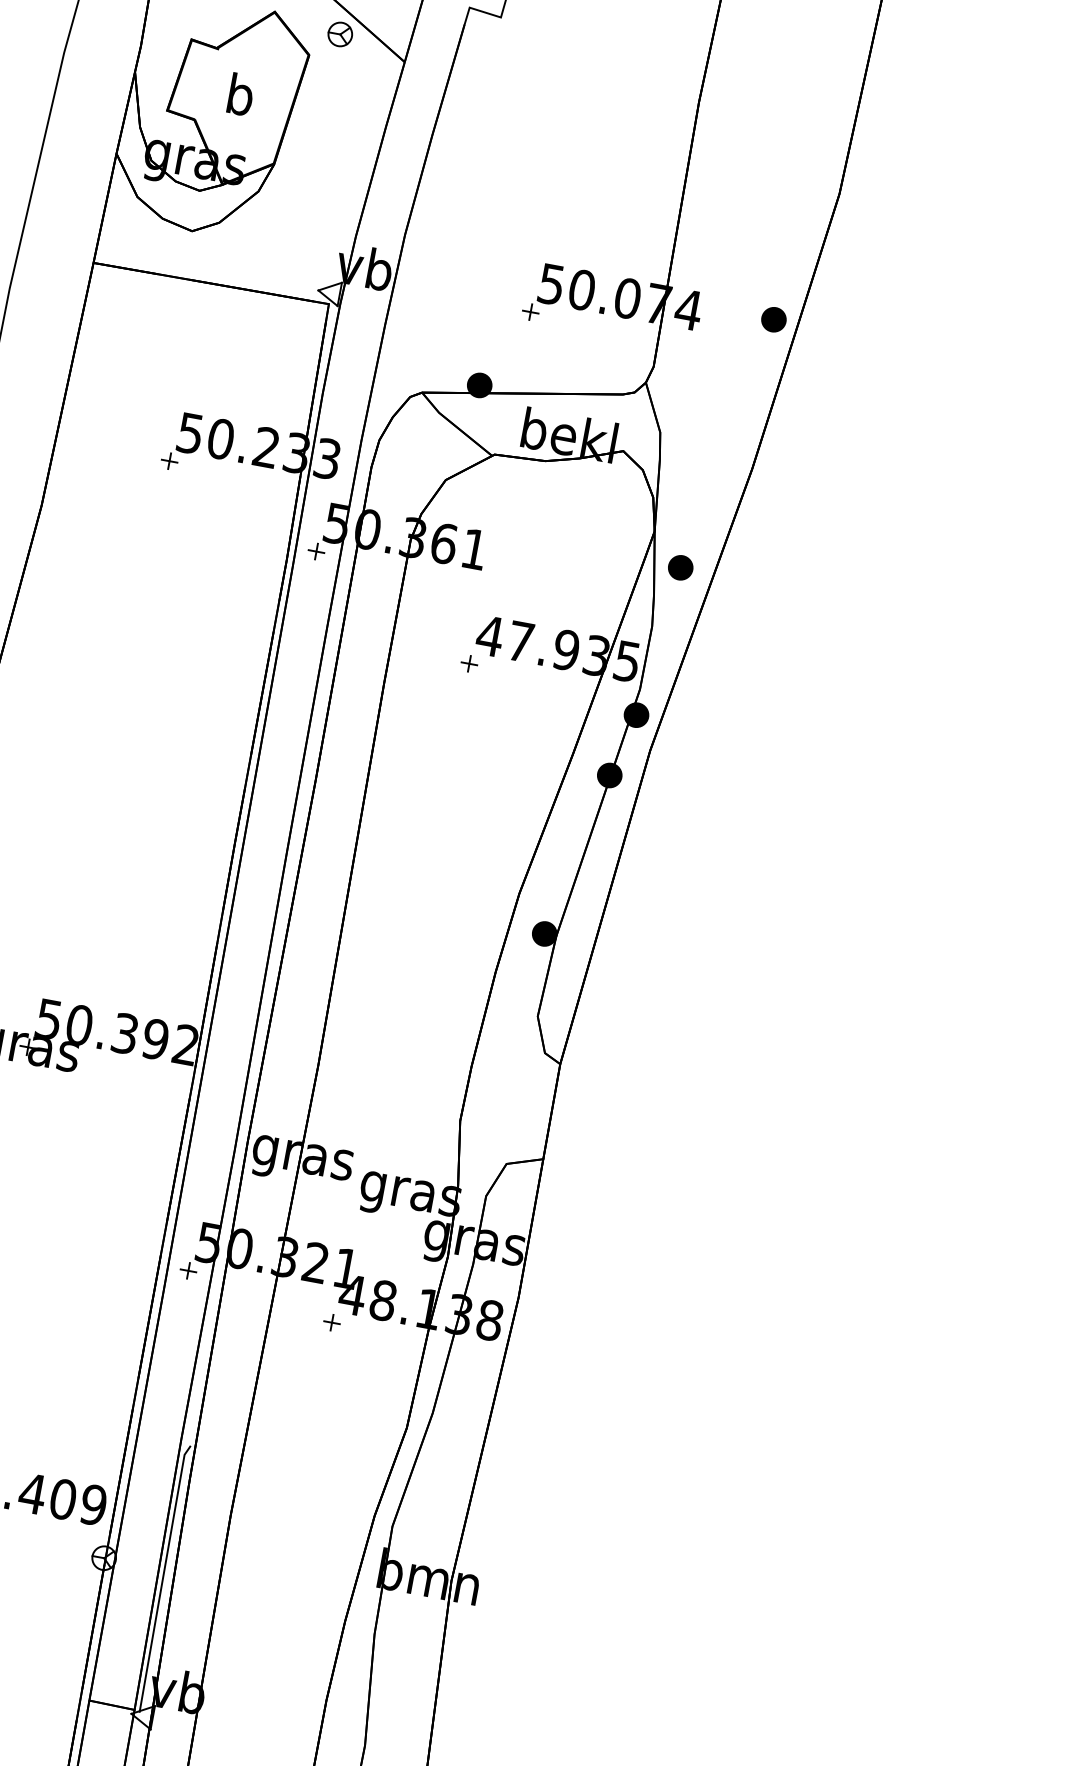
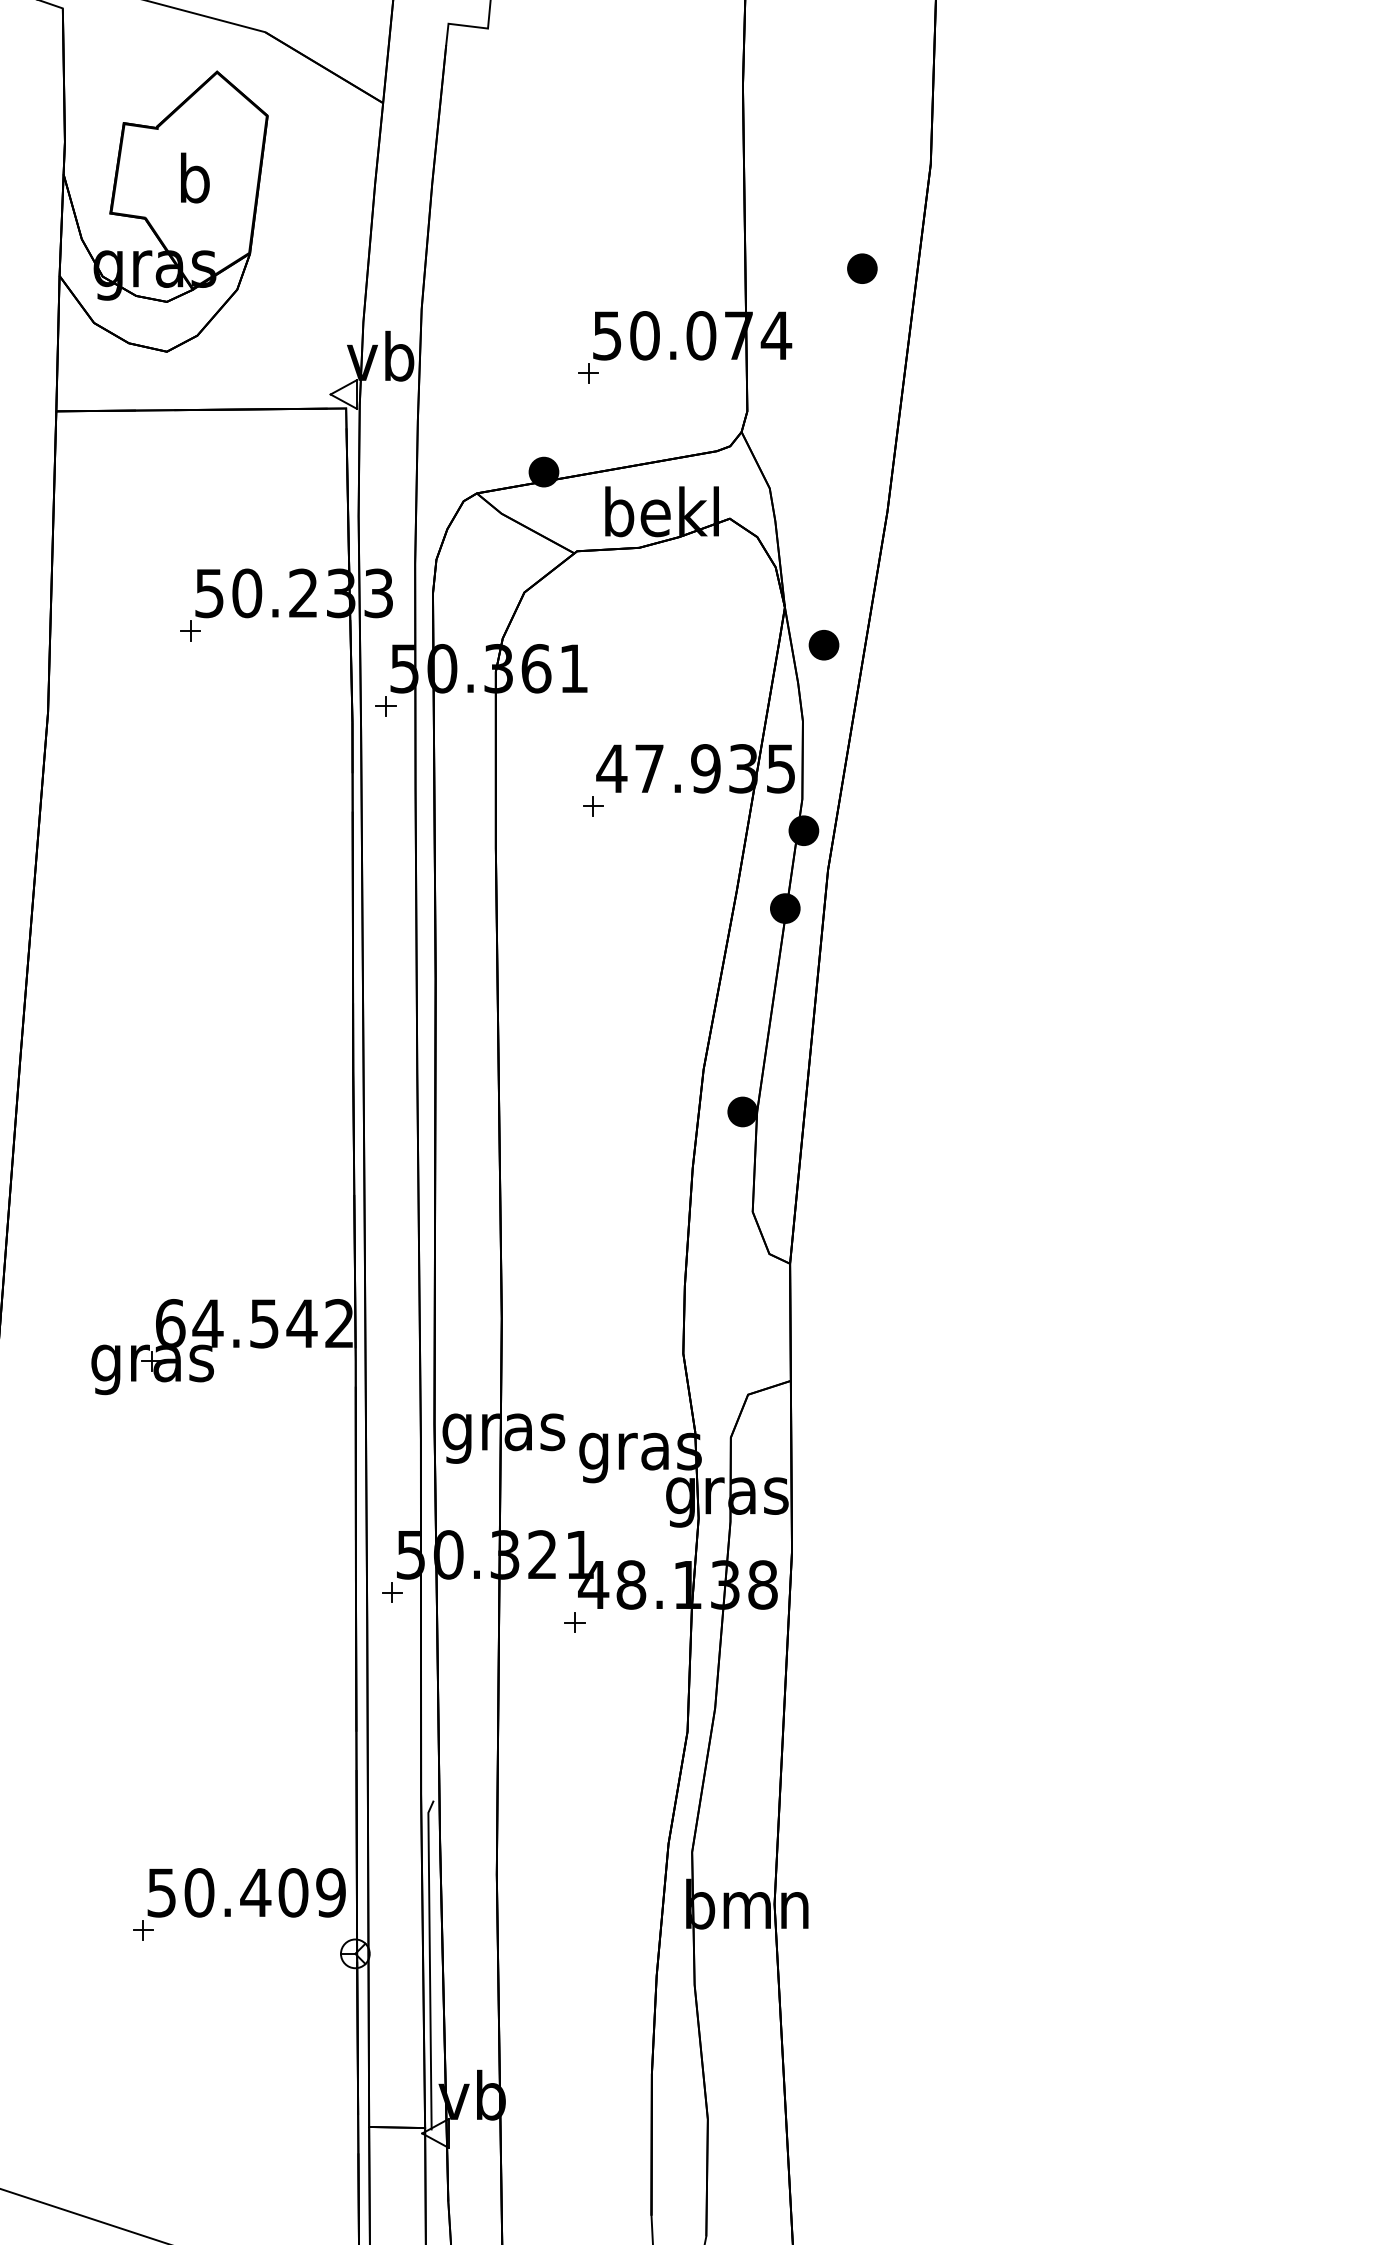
part: (339, 34) -> (299, 84), removed
part: (774, 319) -> (862, 268), moved
text: (102, 1029) -> (236, 1323), 50.392 -> 64.542

